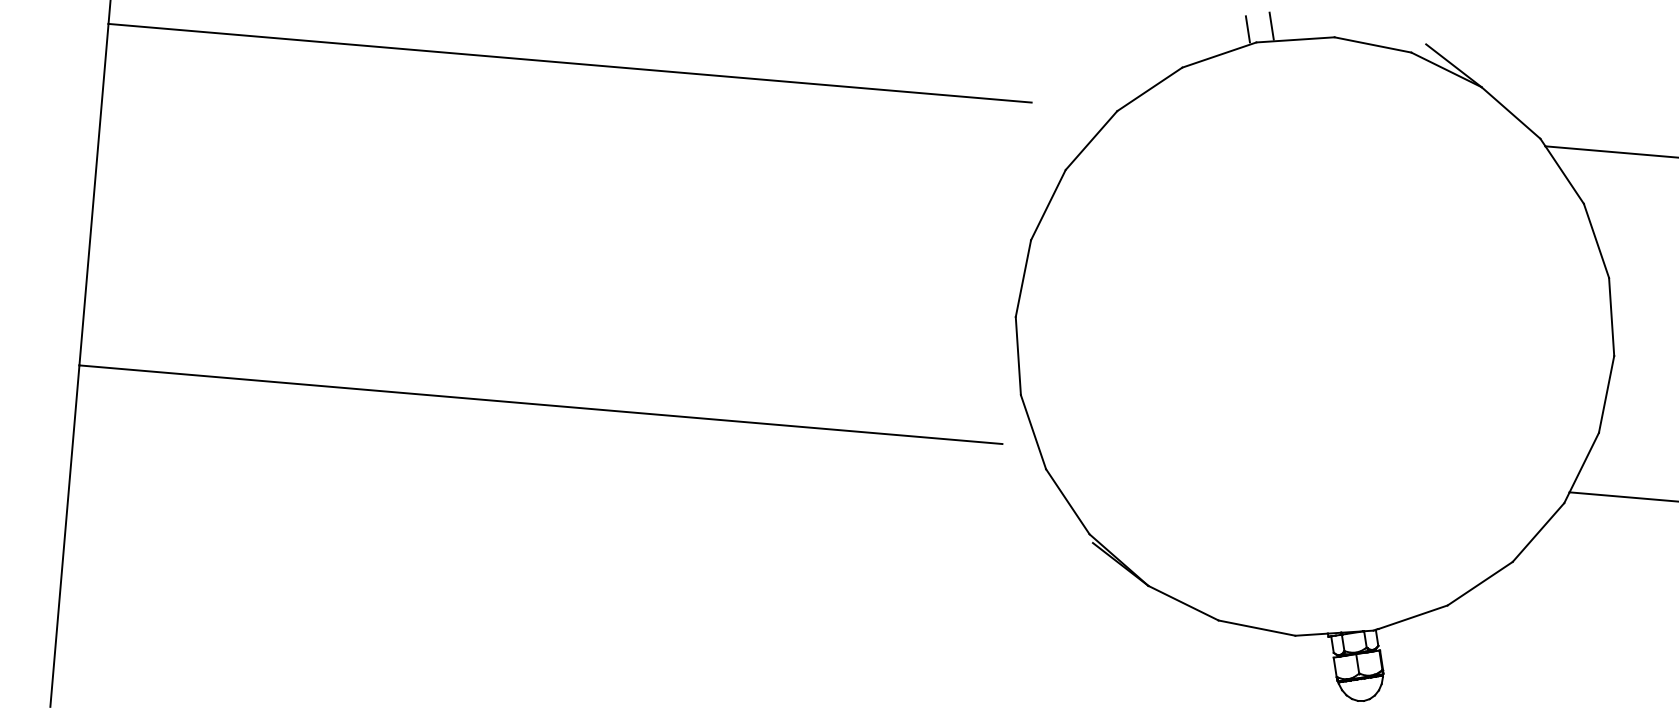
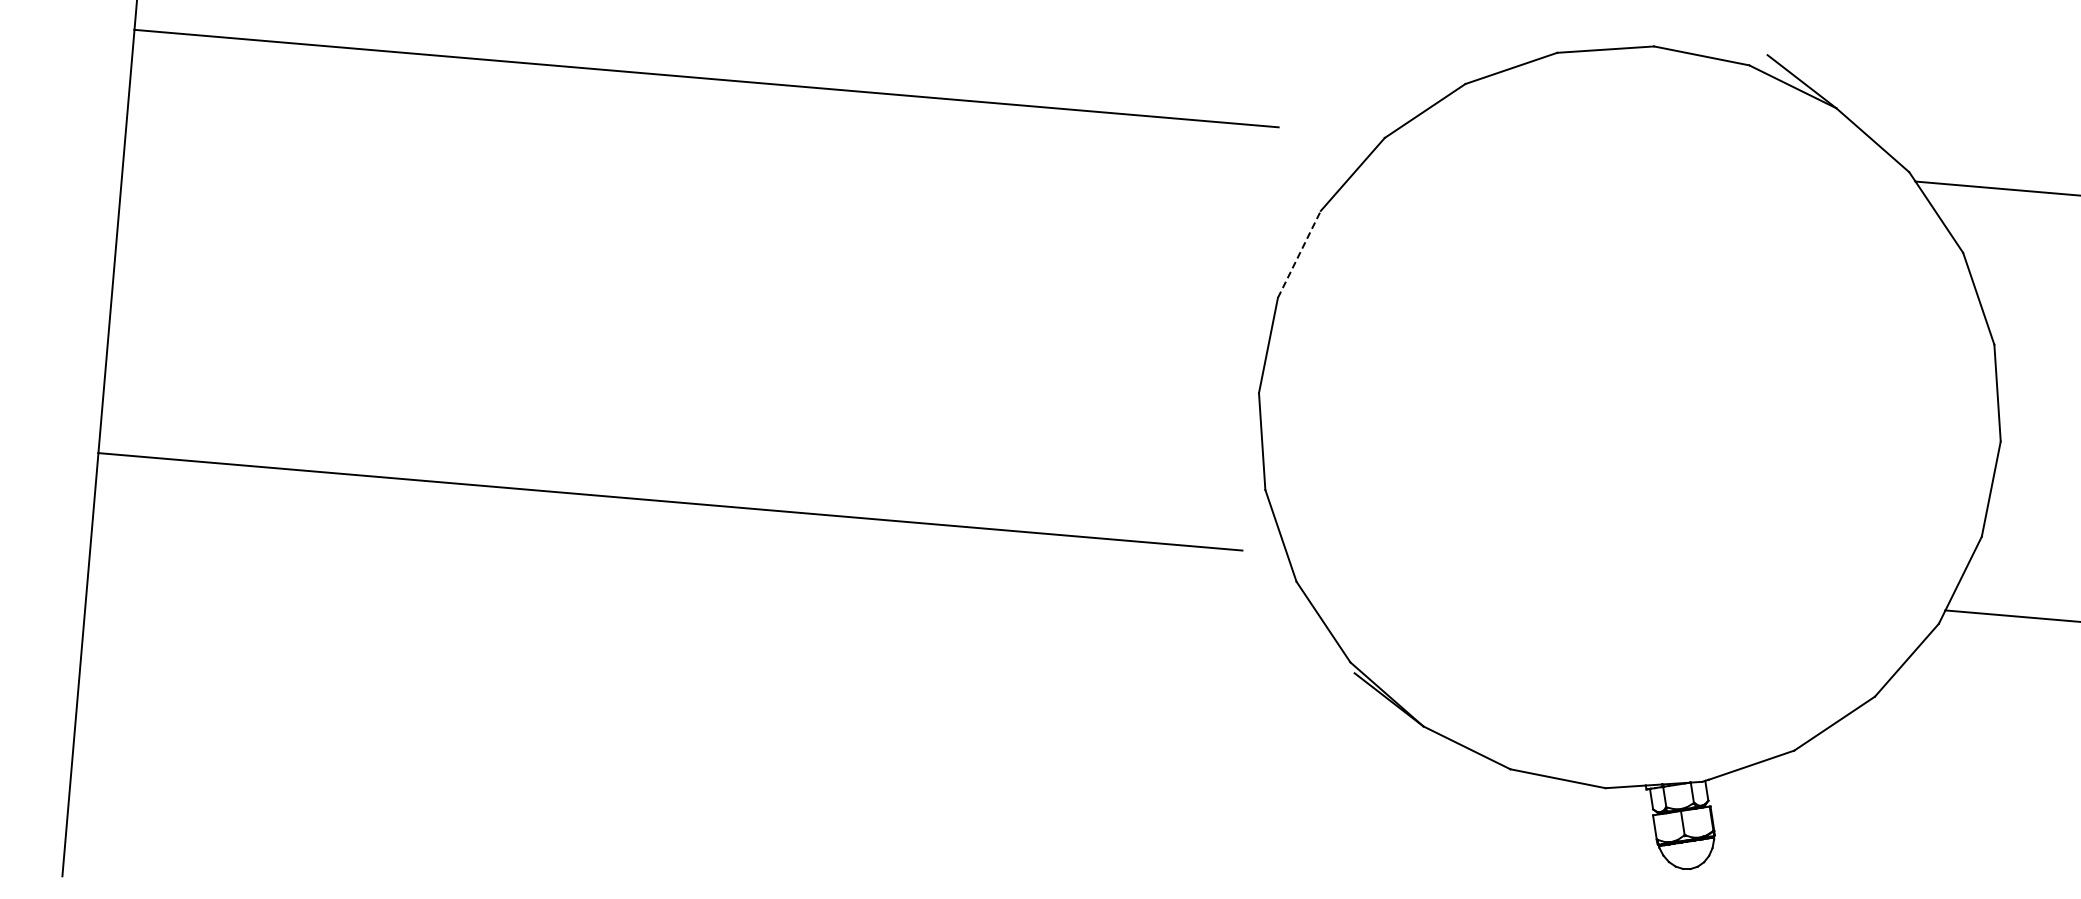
line: (1271, 26) -> (1575, 32), removed
line: (1247, 29) -> (1546, 36), removed
line: (1048, 205) -> (1299, 254), solid -> dashed

